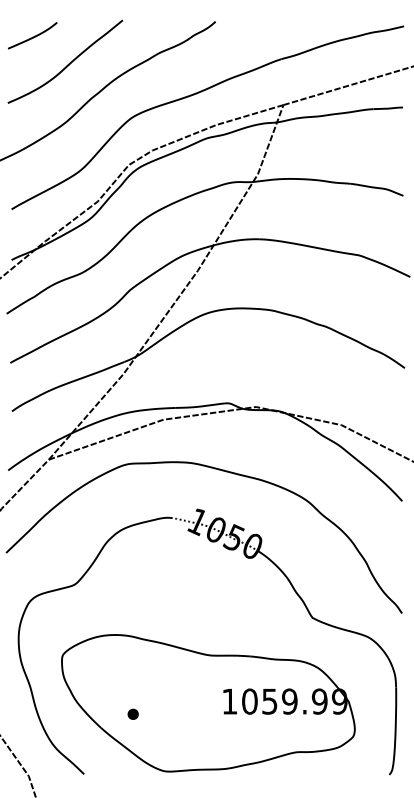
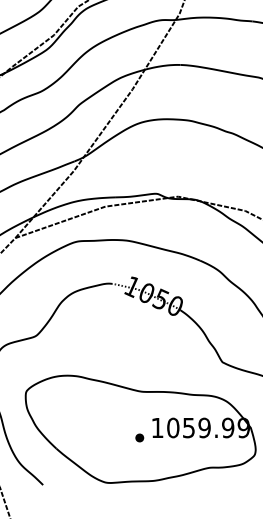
part: (132, 713) -> (139, 437), moved

